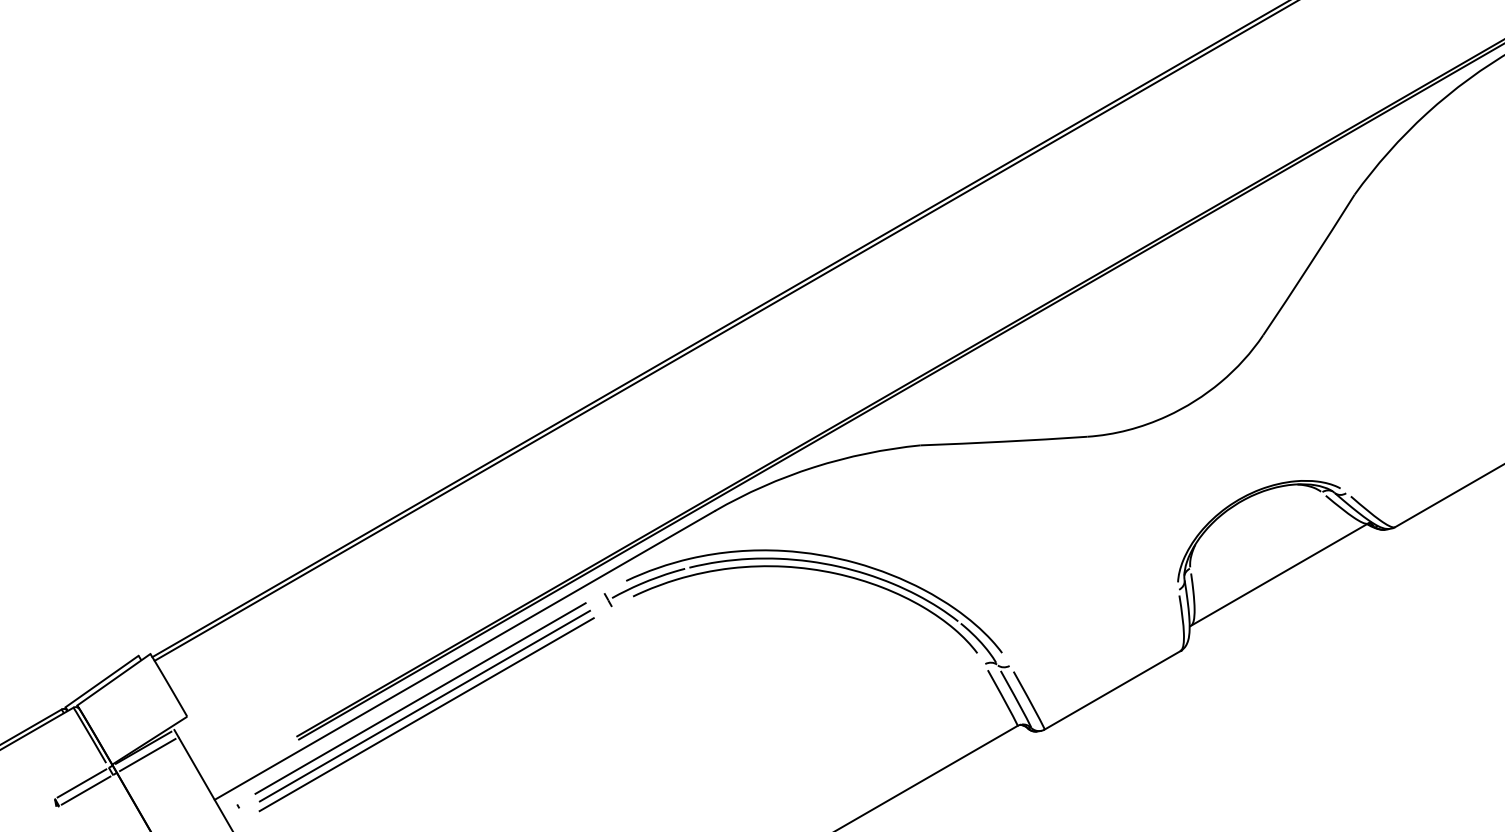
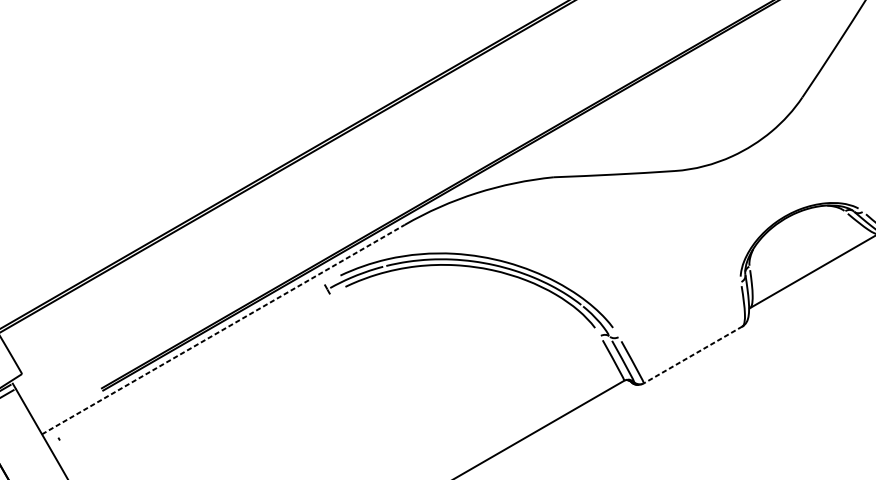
line: (464, 655) -> (223, 329), solid -> dashed
line: (1112, 690) -> (693, 355), solid -> dashed
line: (420, 698) -> (191, 360), removed
line: (424, 705) -> (194, 365), removed
line: (426, 714) -> (195, 372), removed

